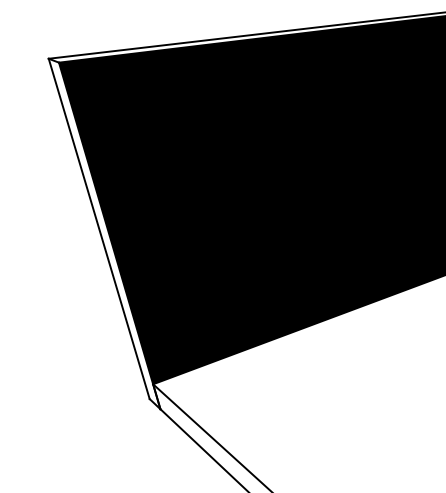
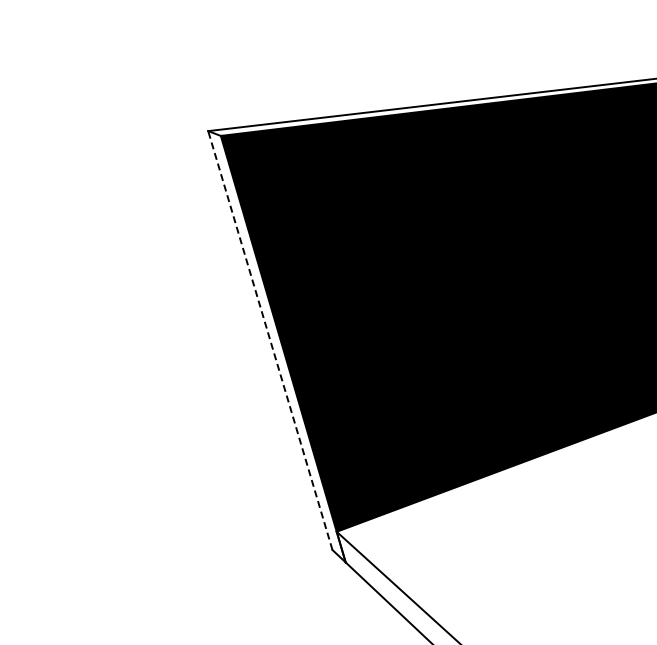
line: (99, 228) -> (270, 340), solid -> dashed

